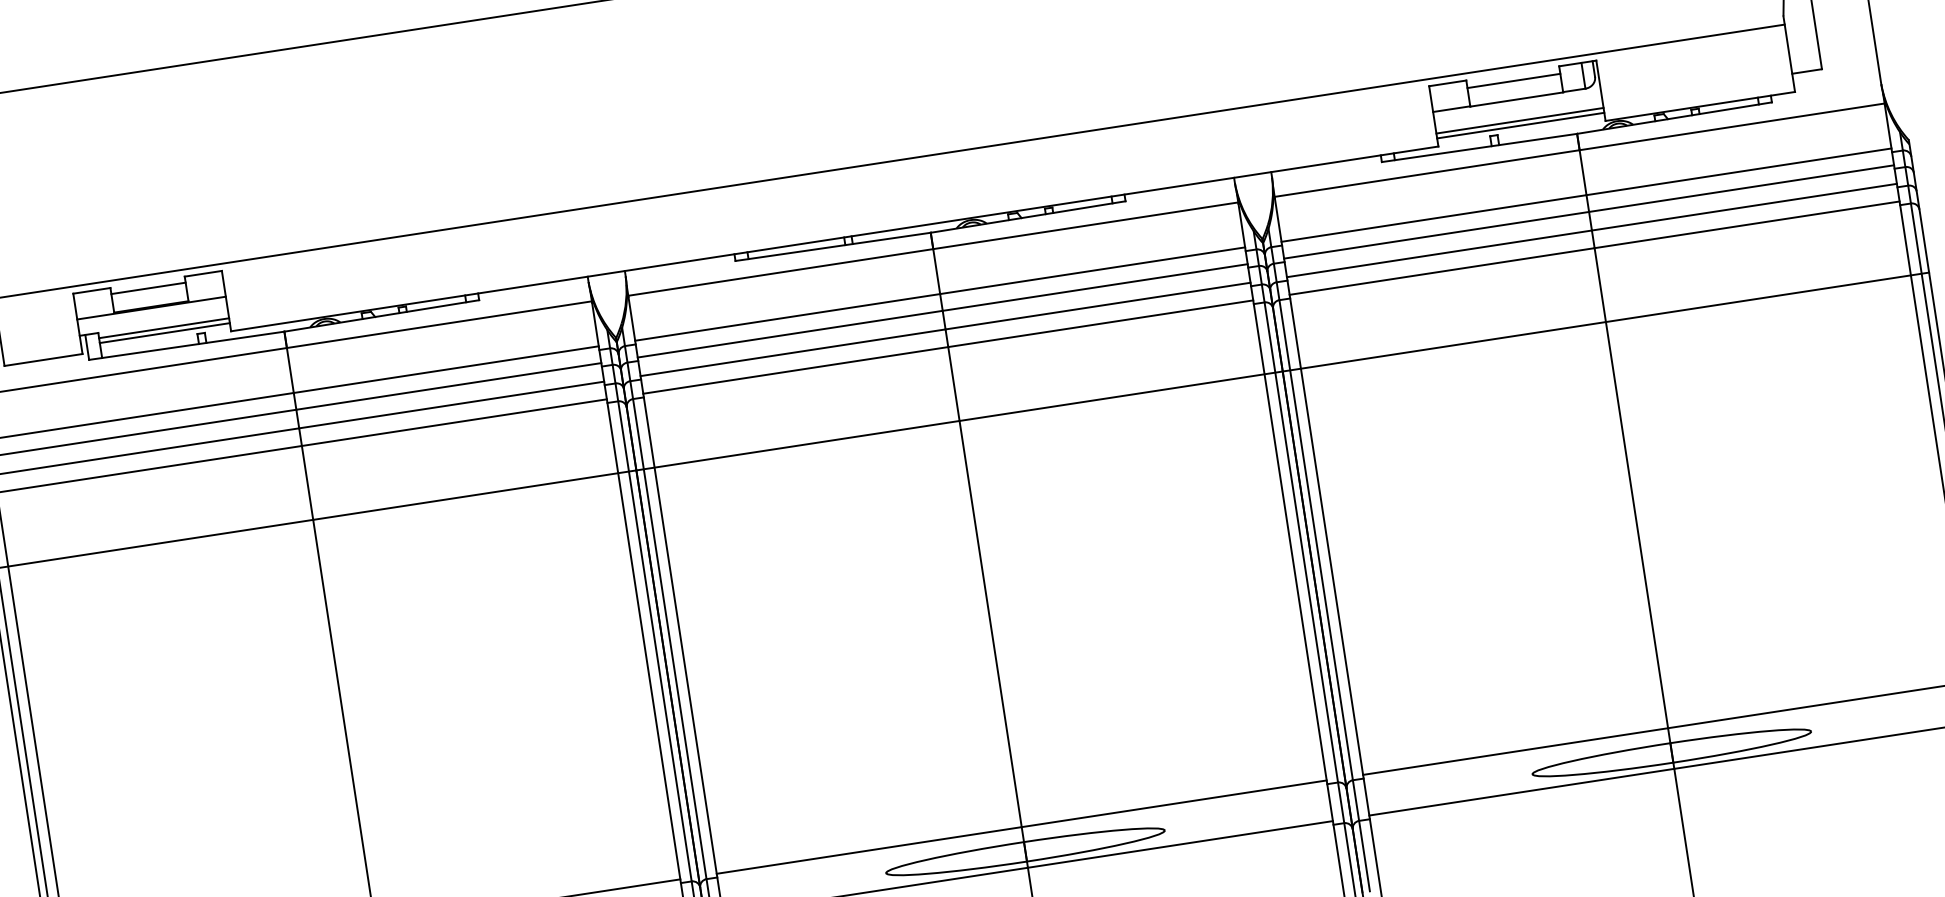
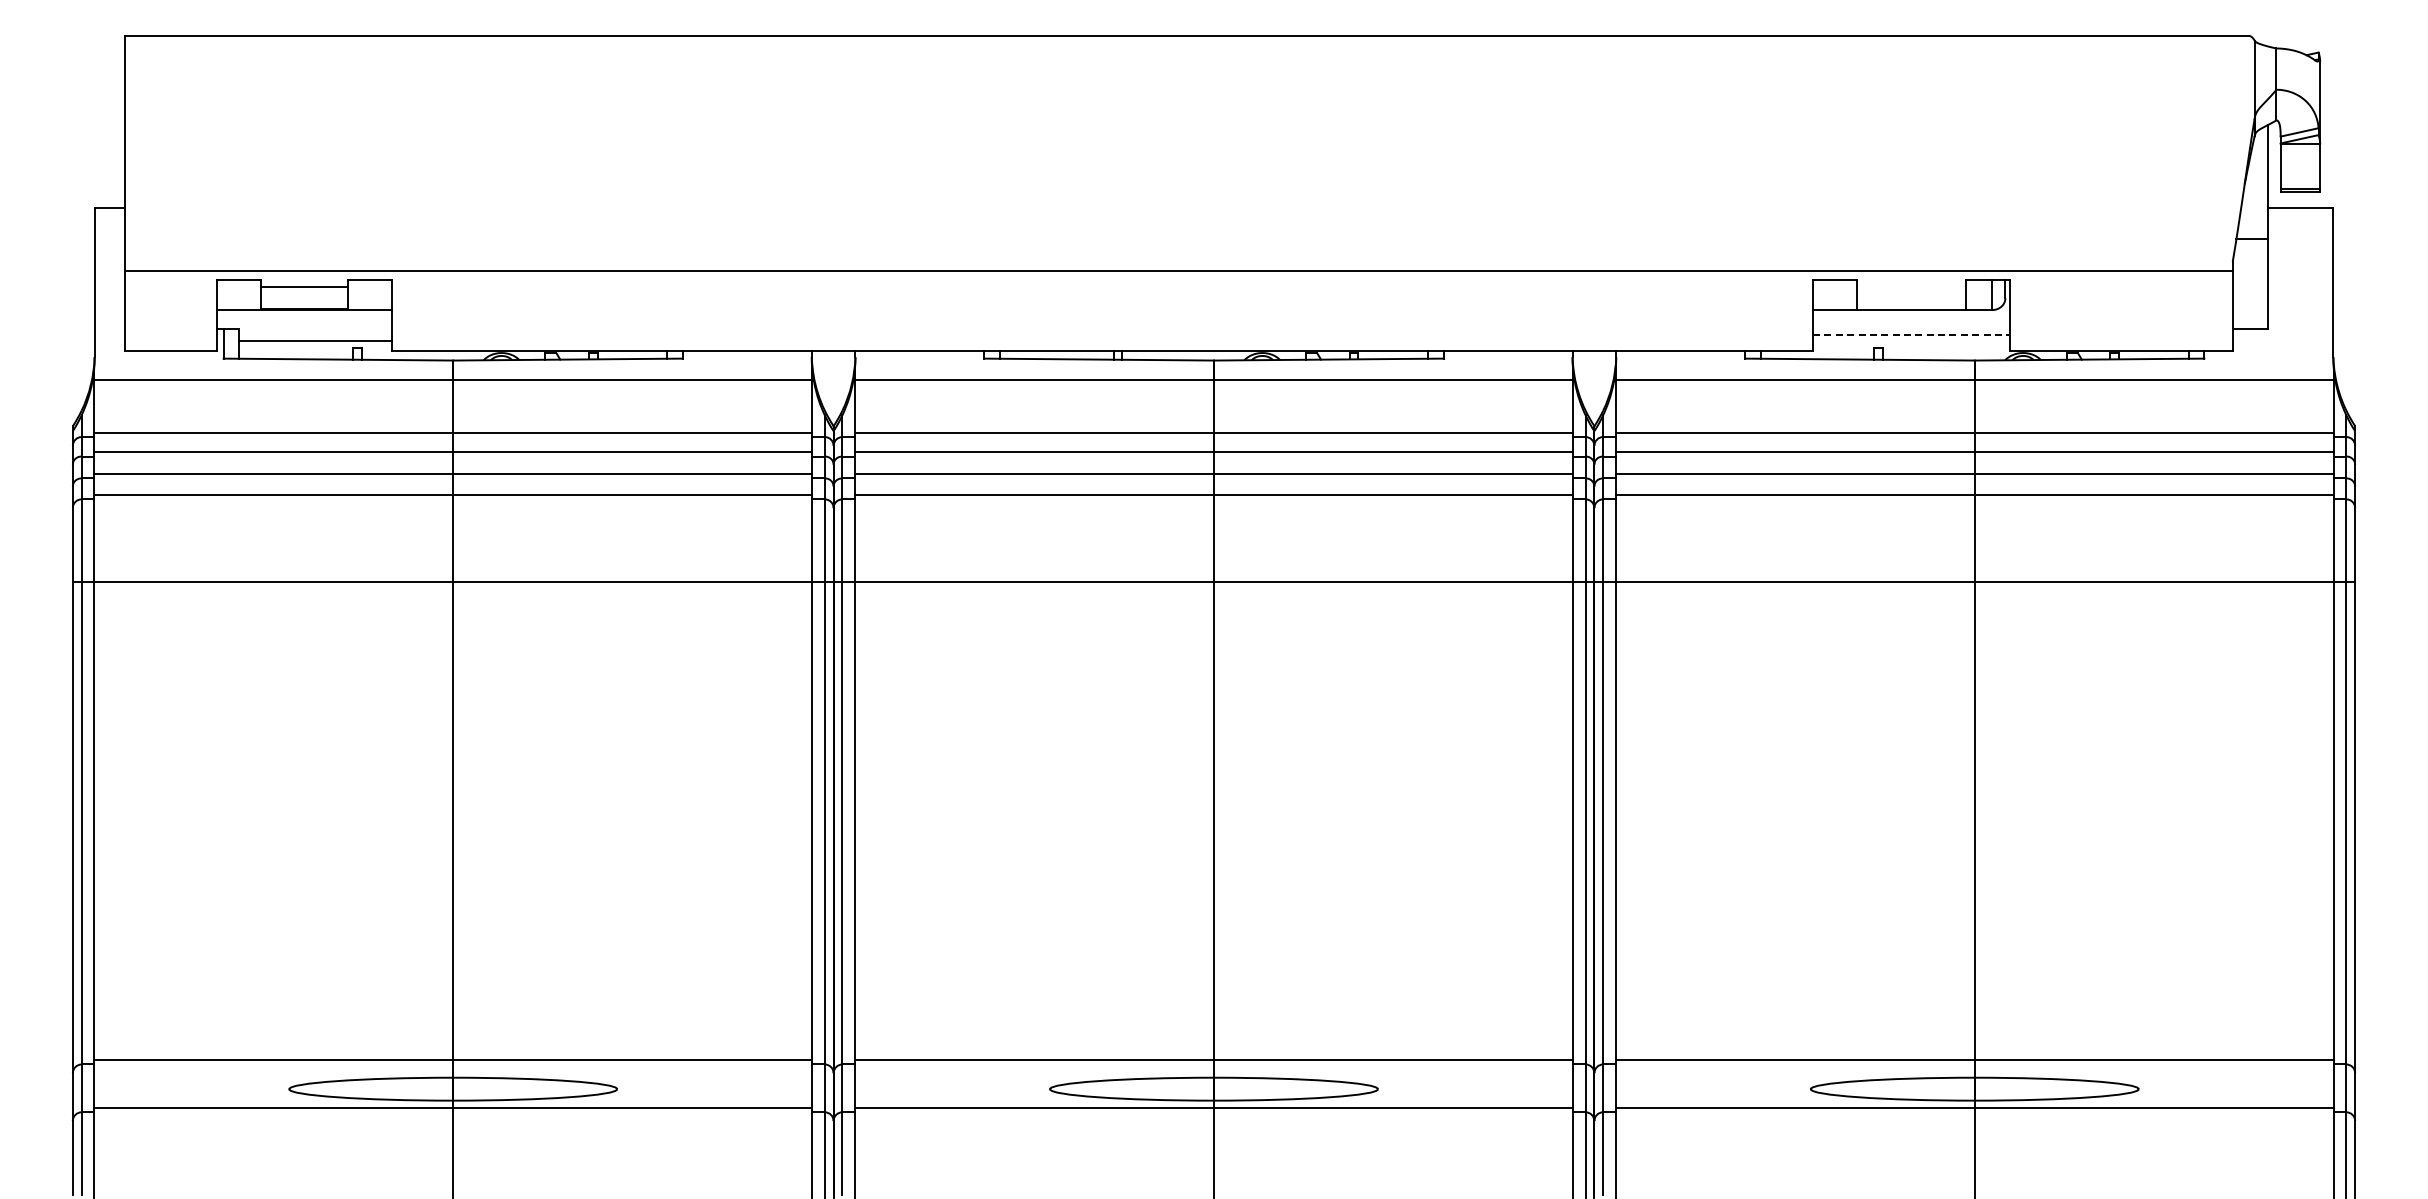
line: (1514, 80) -> (1911, 288), removed
line: (1520, 120) -> (1911, 335), solid -> dashed
line: (1520, 125) -> (1911, 341), removed
line: (164, 328) -> (315, 335), removed

